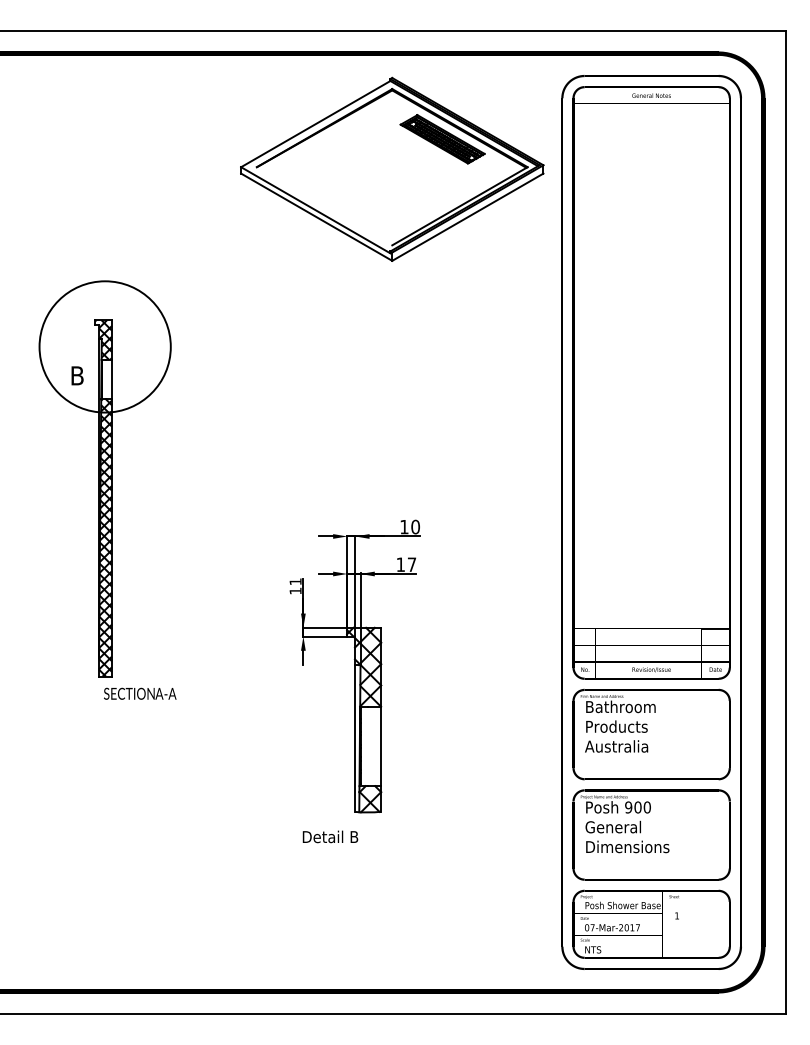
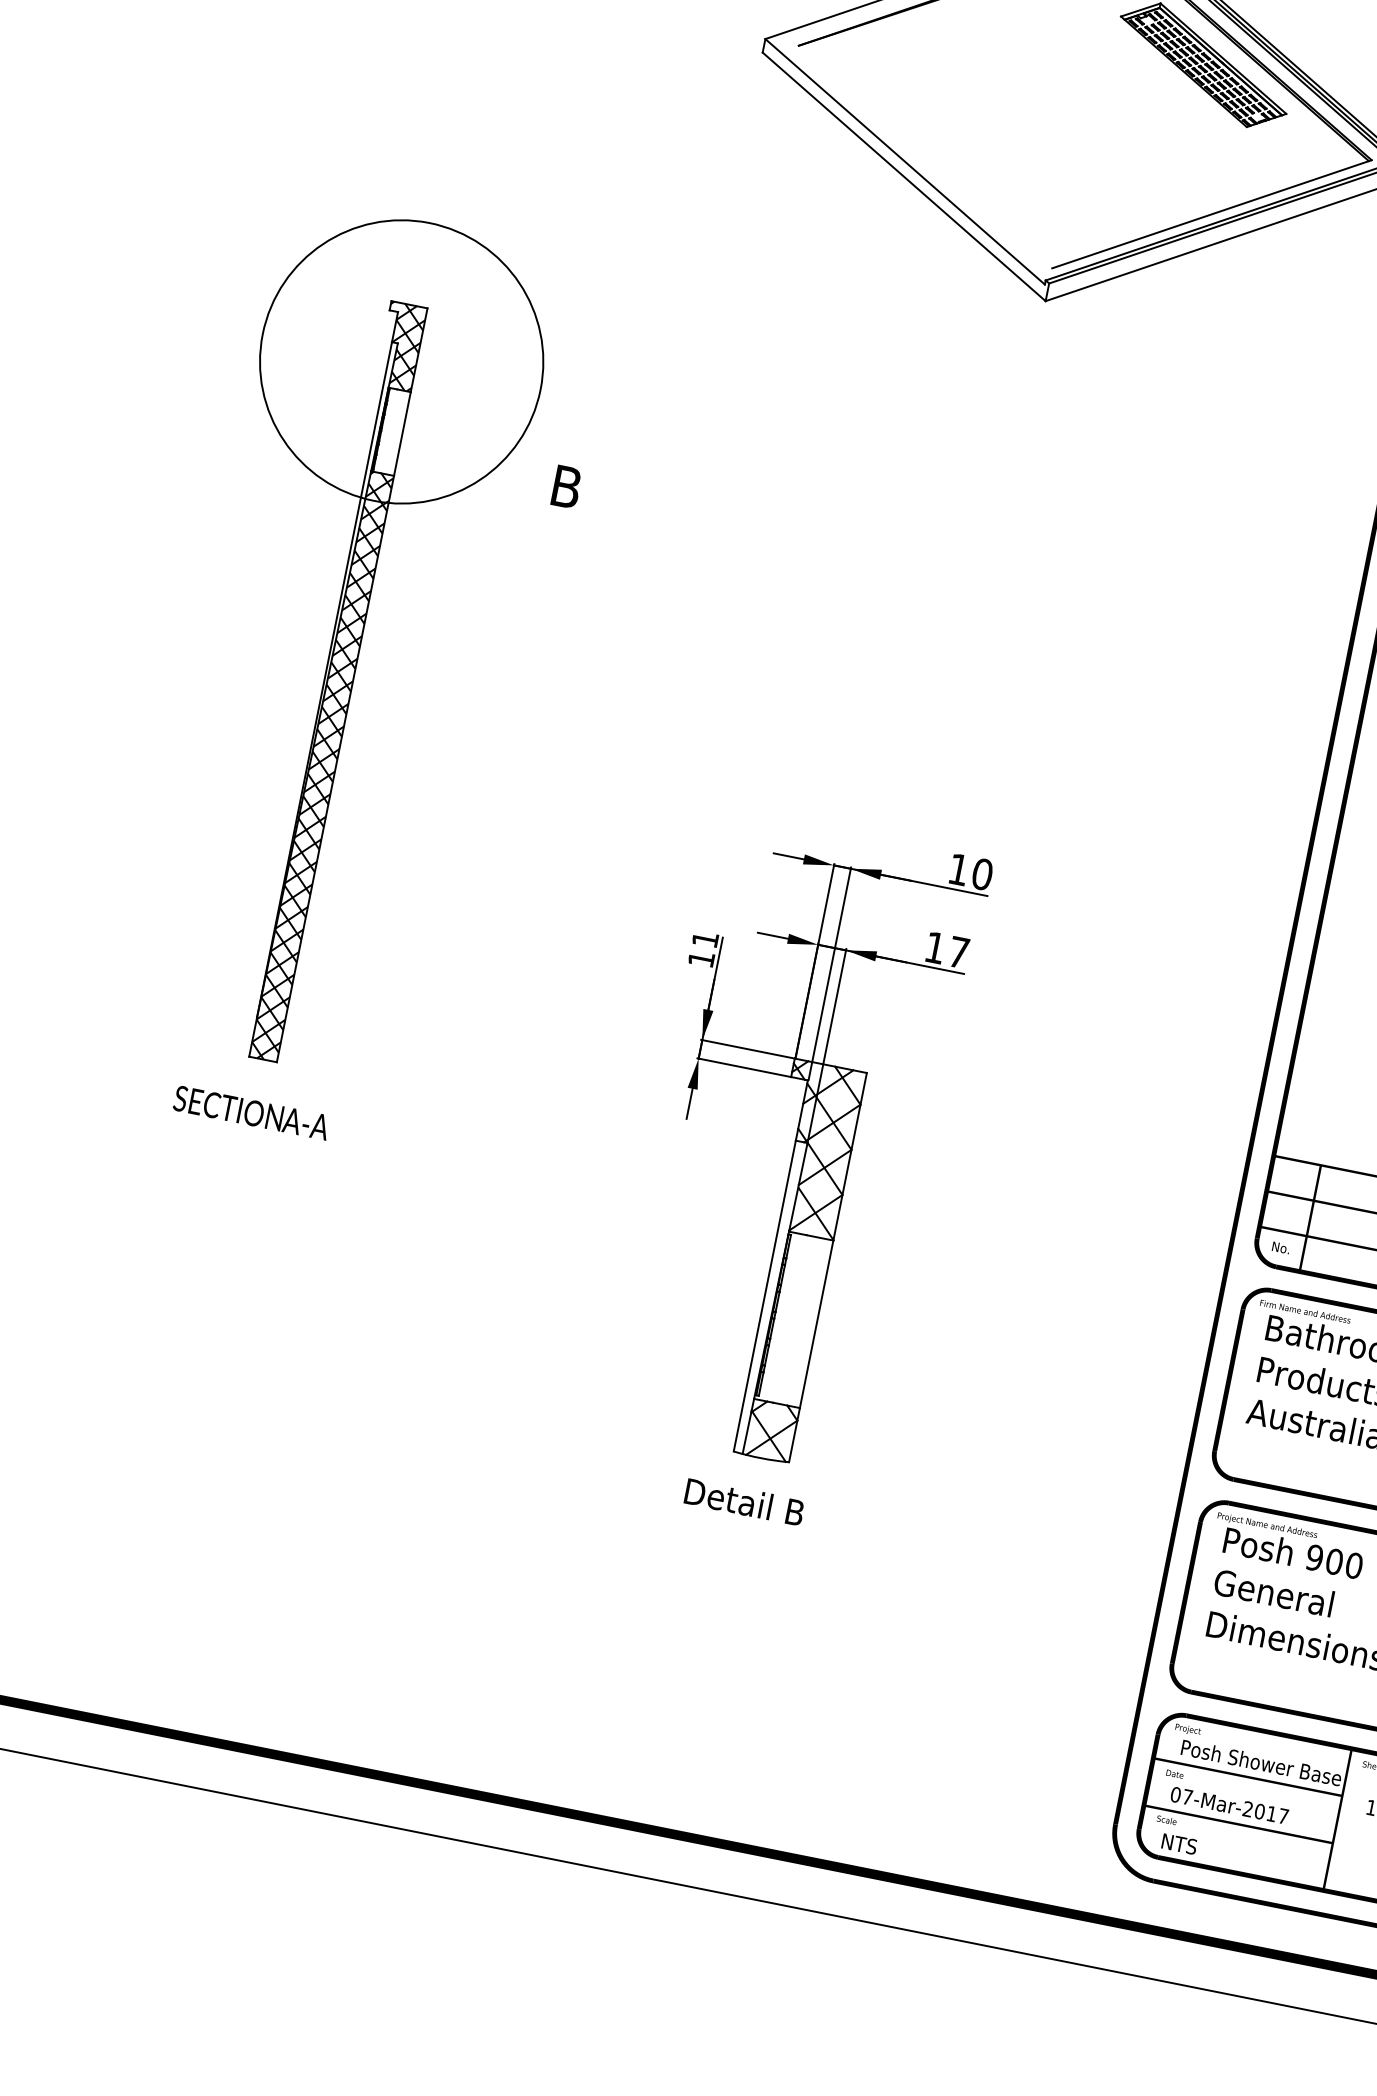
text: (77, 375) -> (566, 486), moved
text: (140, 693) -> (252, 1112), moved
text: (330, 836) -> (744, 1501), moved

